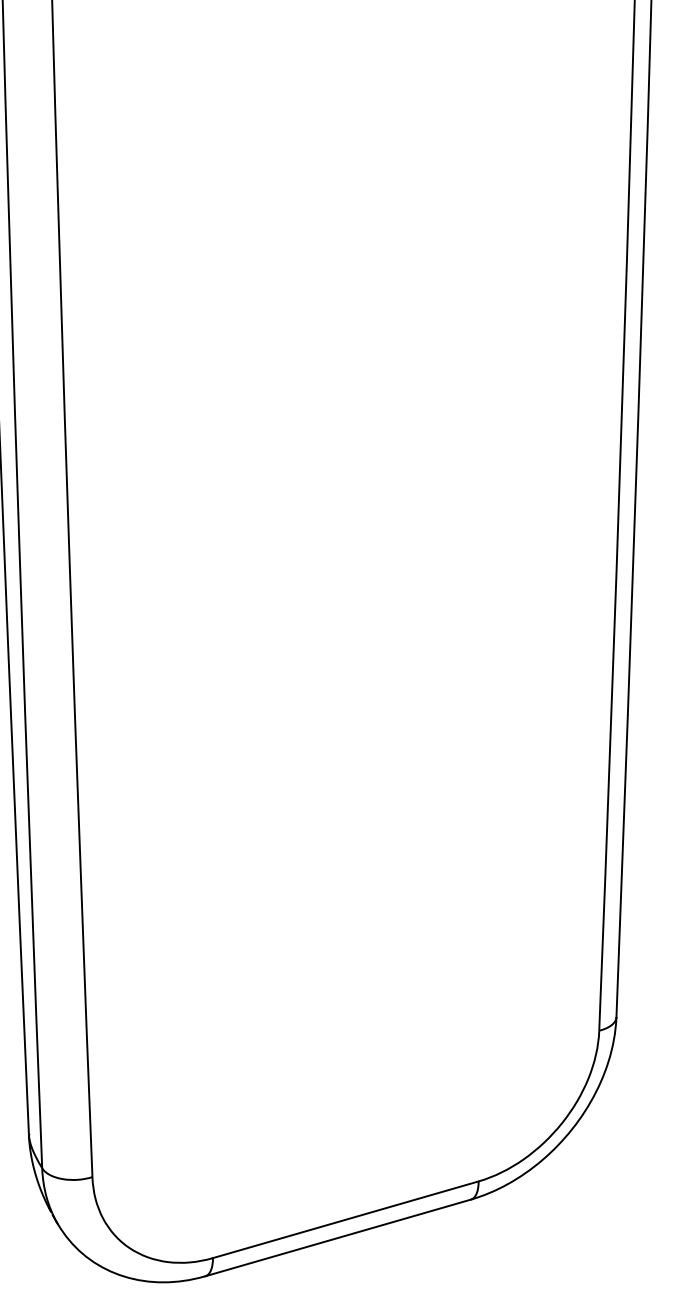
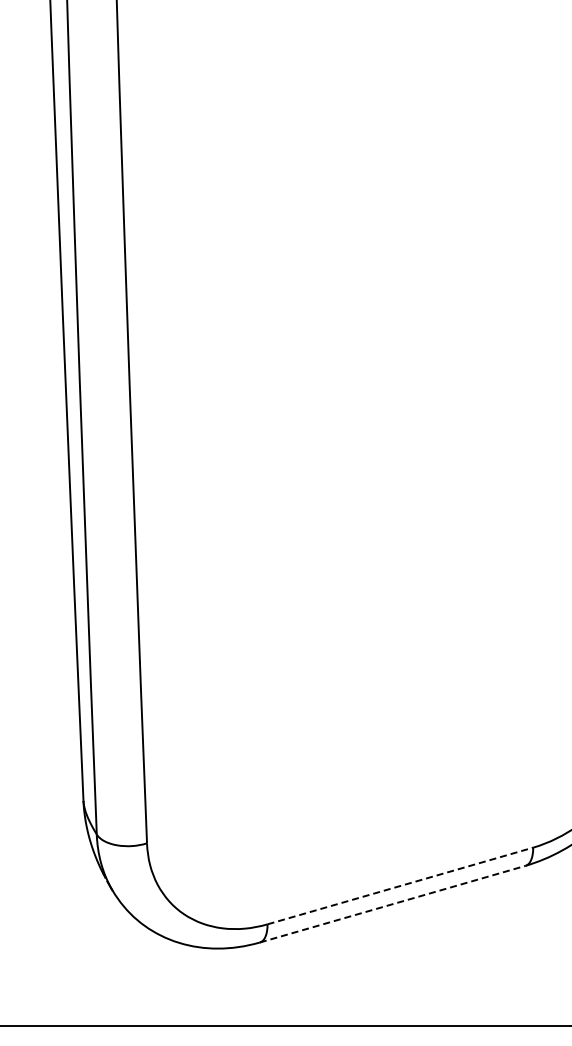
line: (346, 1219) -> (401, 885), solid -> dashed
line: (338, 1237) -> (393, 903), solid -> dashed

